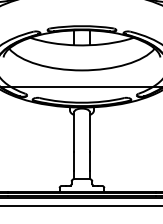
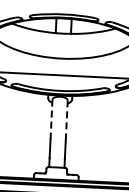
line: (74, 132) -> (51, 120), solid -> dashed
line: (89, 132) -> (66, 121), solid -> dashed

